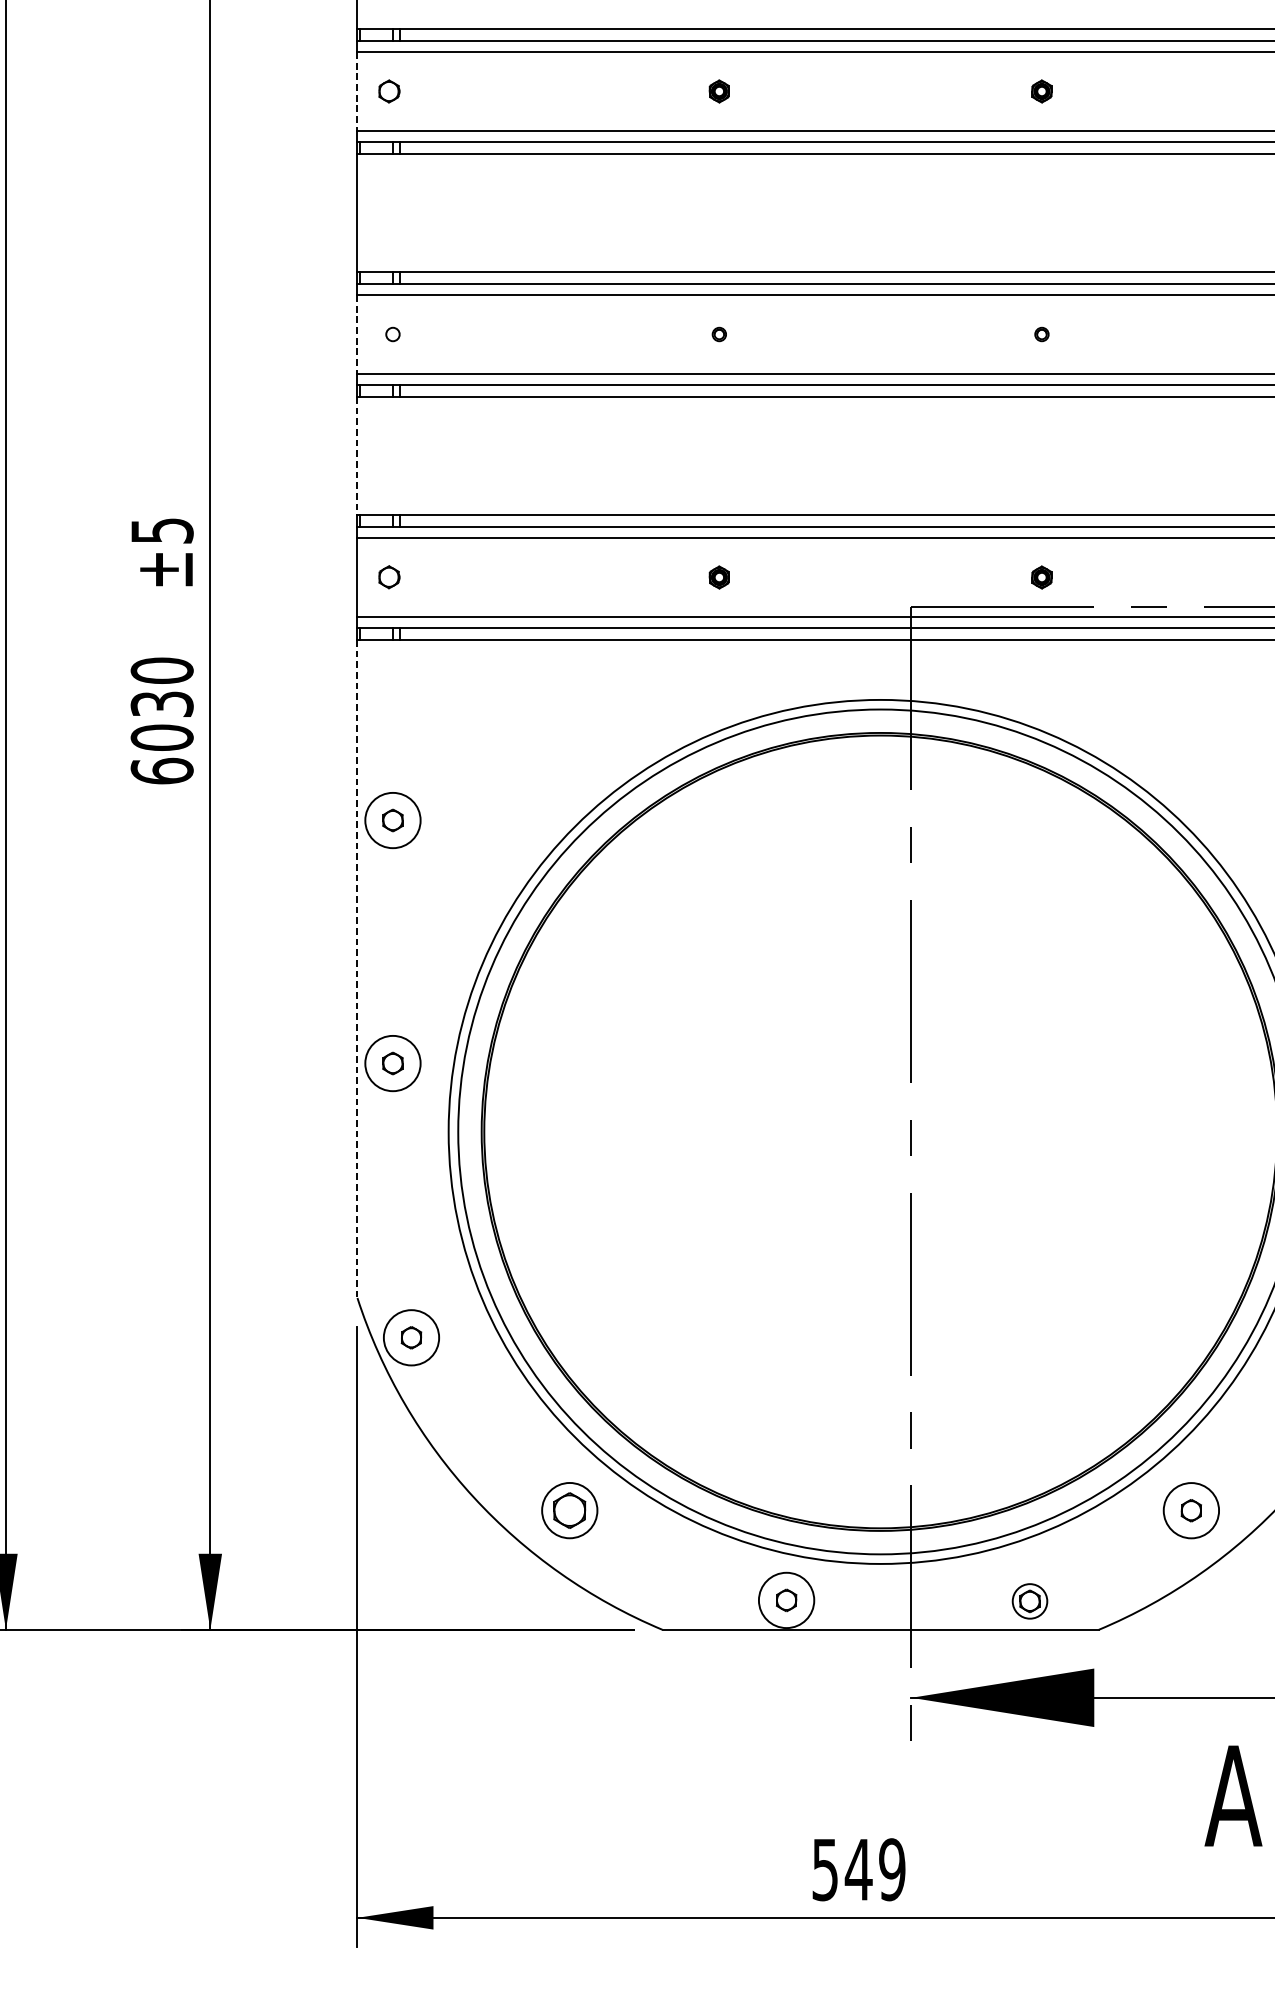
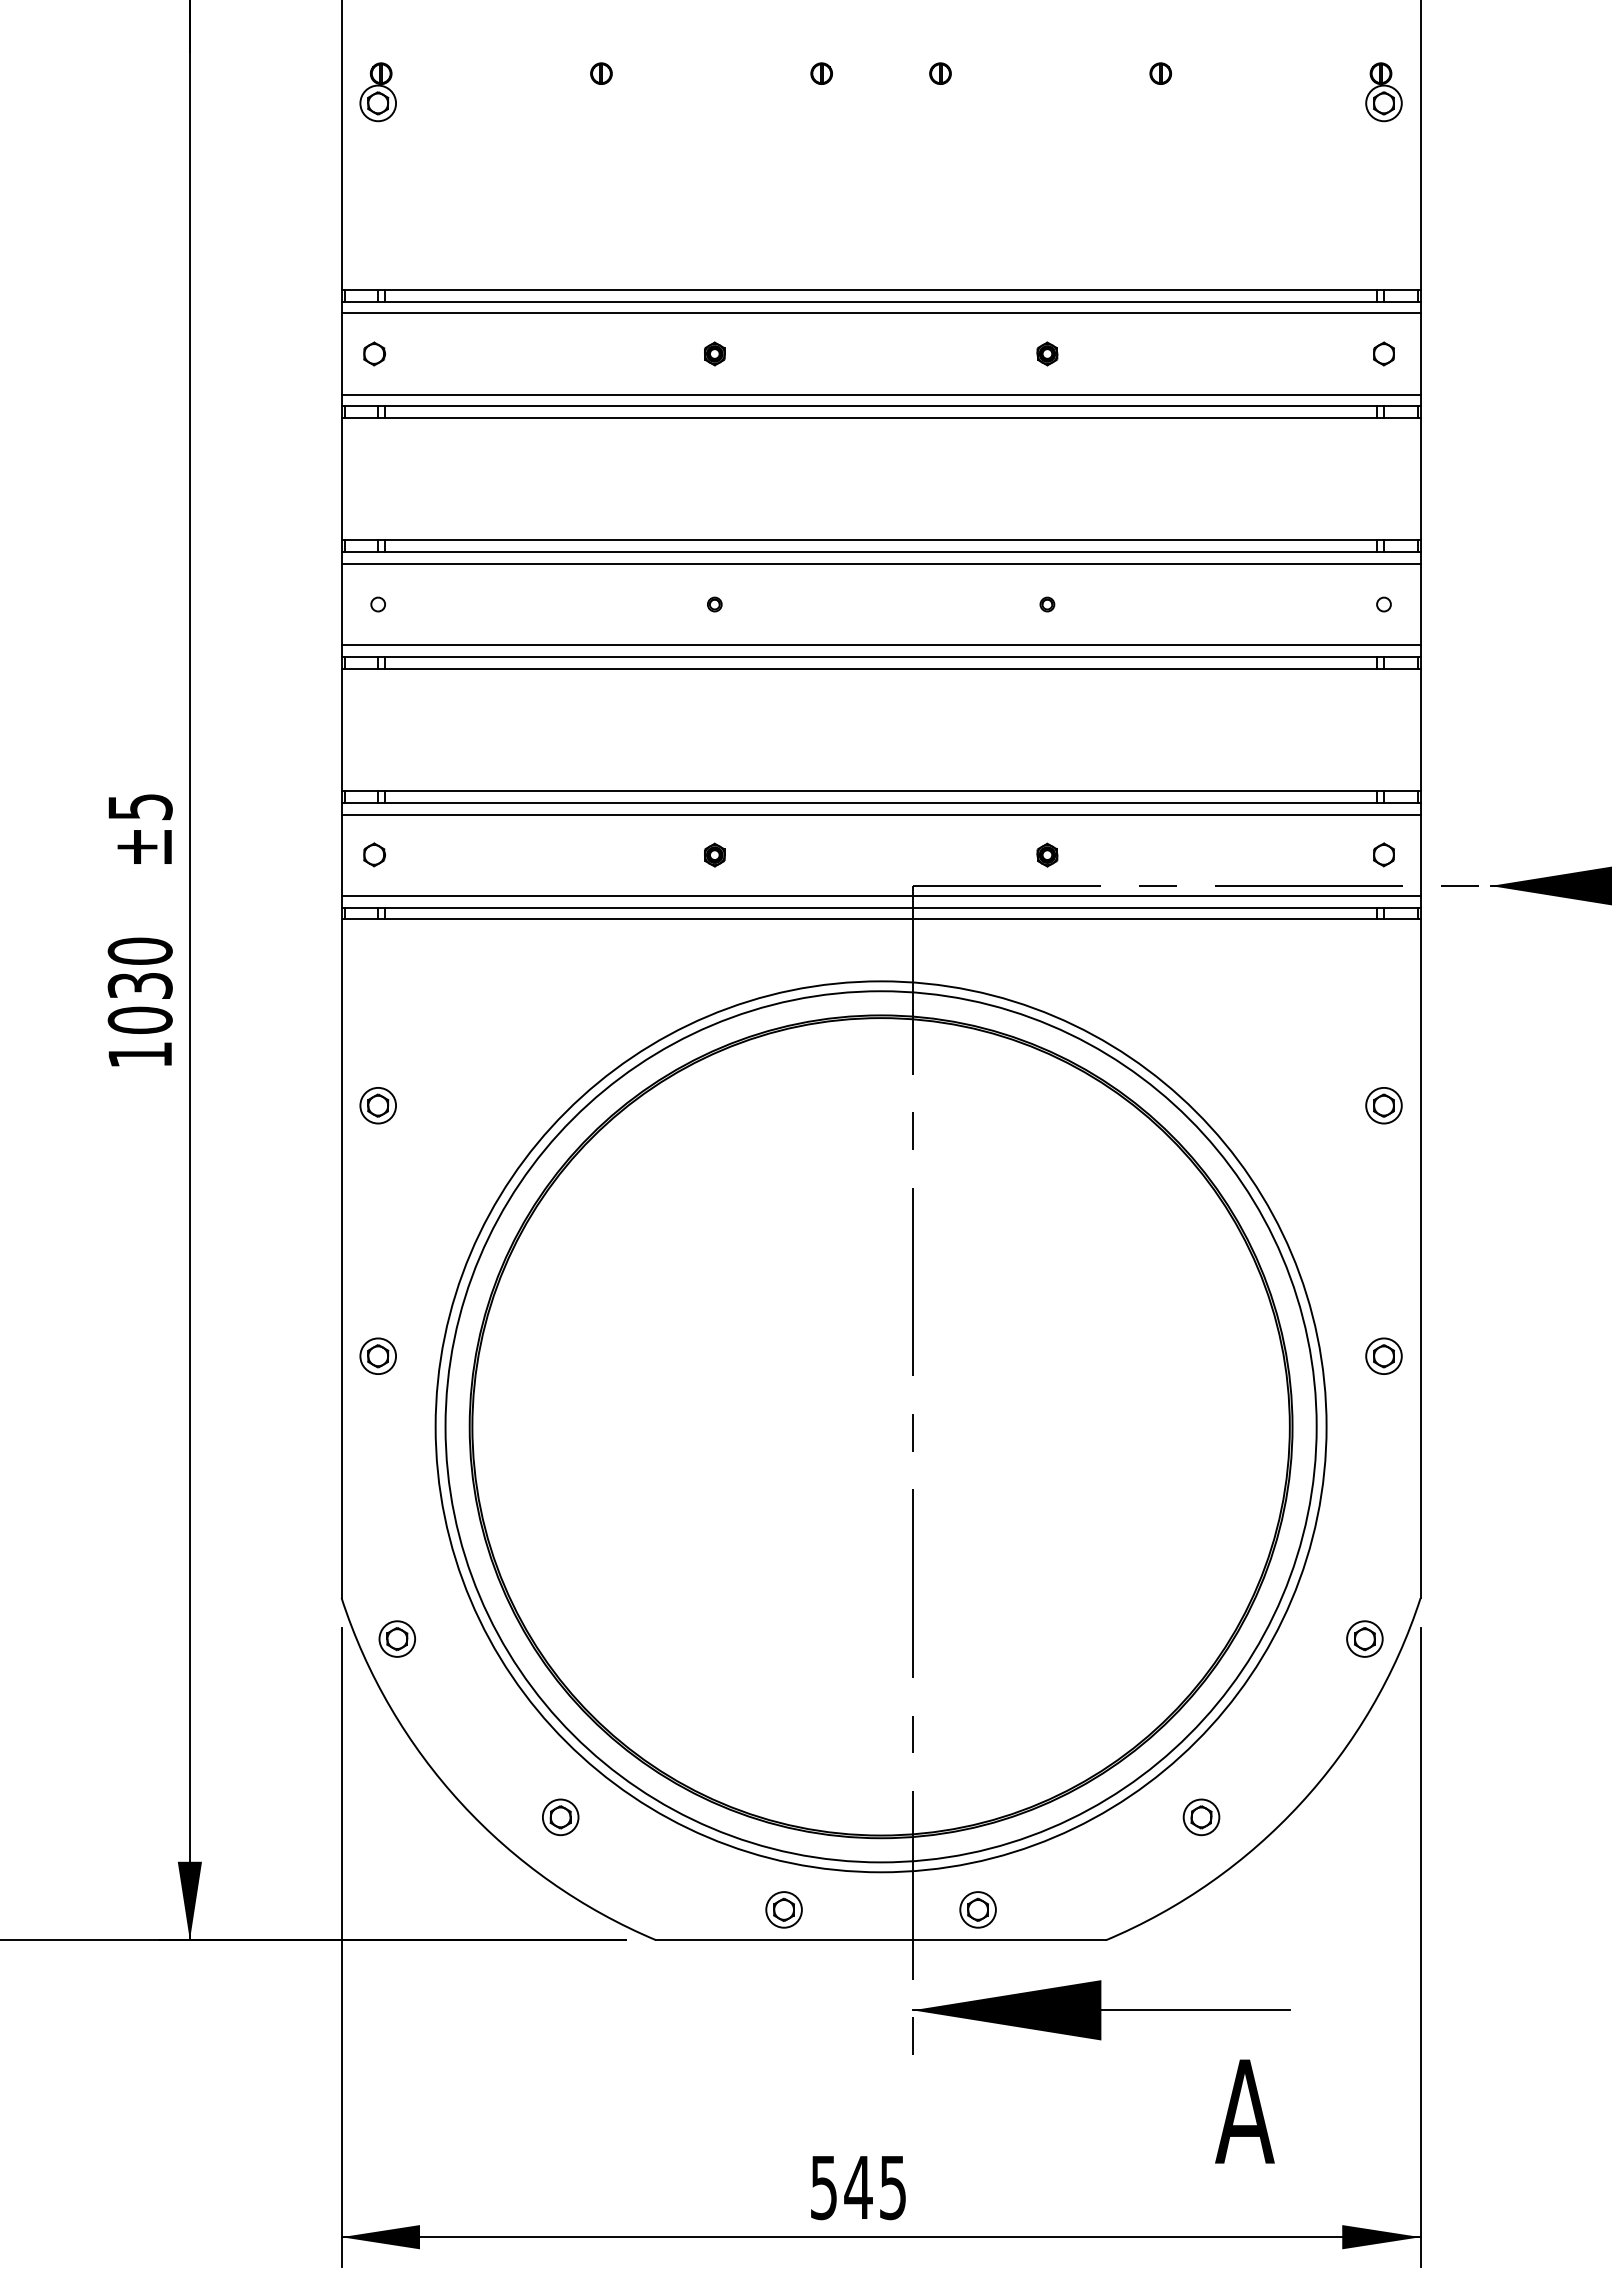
line: (357, 91) -> (341, 353), dashed -> solid
line: (357, 334) -> (341, 604), dashed -> solid
line: (357, 455) -> (341, 729), dashed -> solid
text: (161, 770) -> (139, 1054), 6030 -> 1030
circle: (393, 820) -> (378, 1105), size x0.62
line: (357, 969) -> (341, 1259), dashed -> solid
circle: (393, 1063) -> (378, 1356), size x0.62
circle: (411, 1337) -> (397, 1638), size x0.62
part: (569, 1510) -> (560, 1817), size x0.62
circle: (1191, 1510) -> (1201, 1817), size x0.62
circle: (786, 1600) -> (783, 1909), size x0.62
part: (1029, 1601) -> (977, 1909), moved
text: (891, 1869) -> (892, 2187), 549 -> 545

